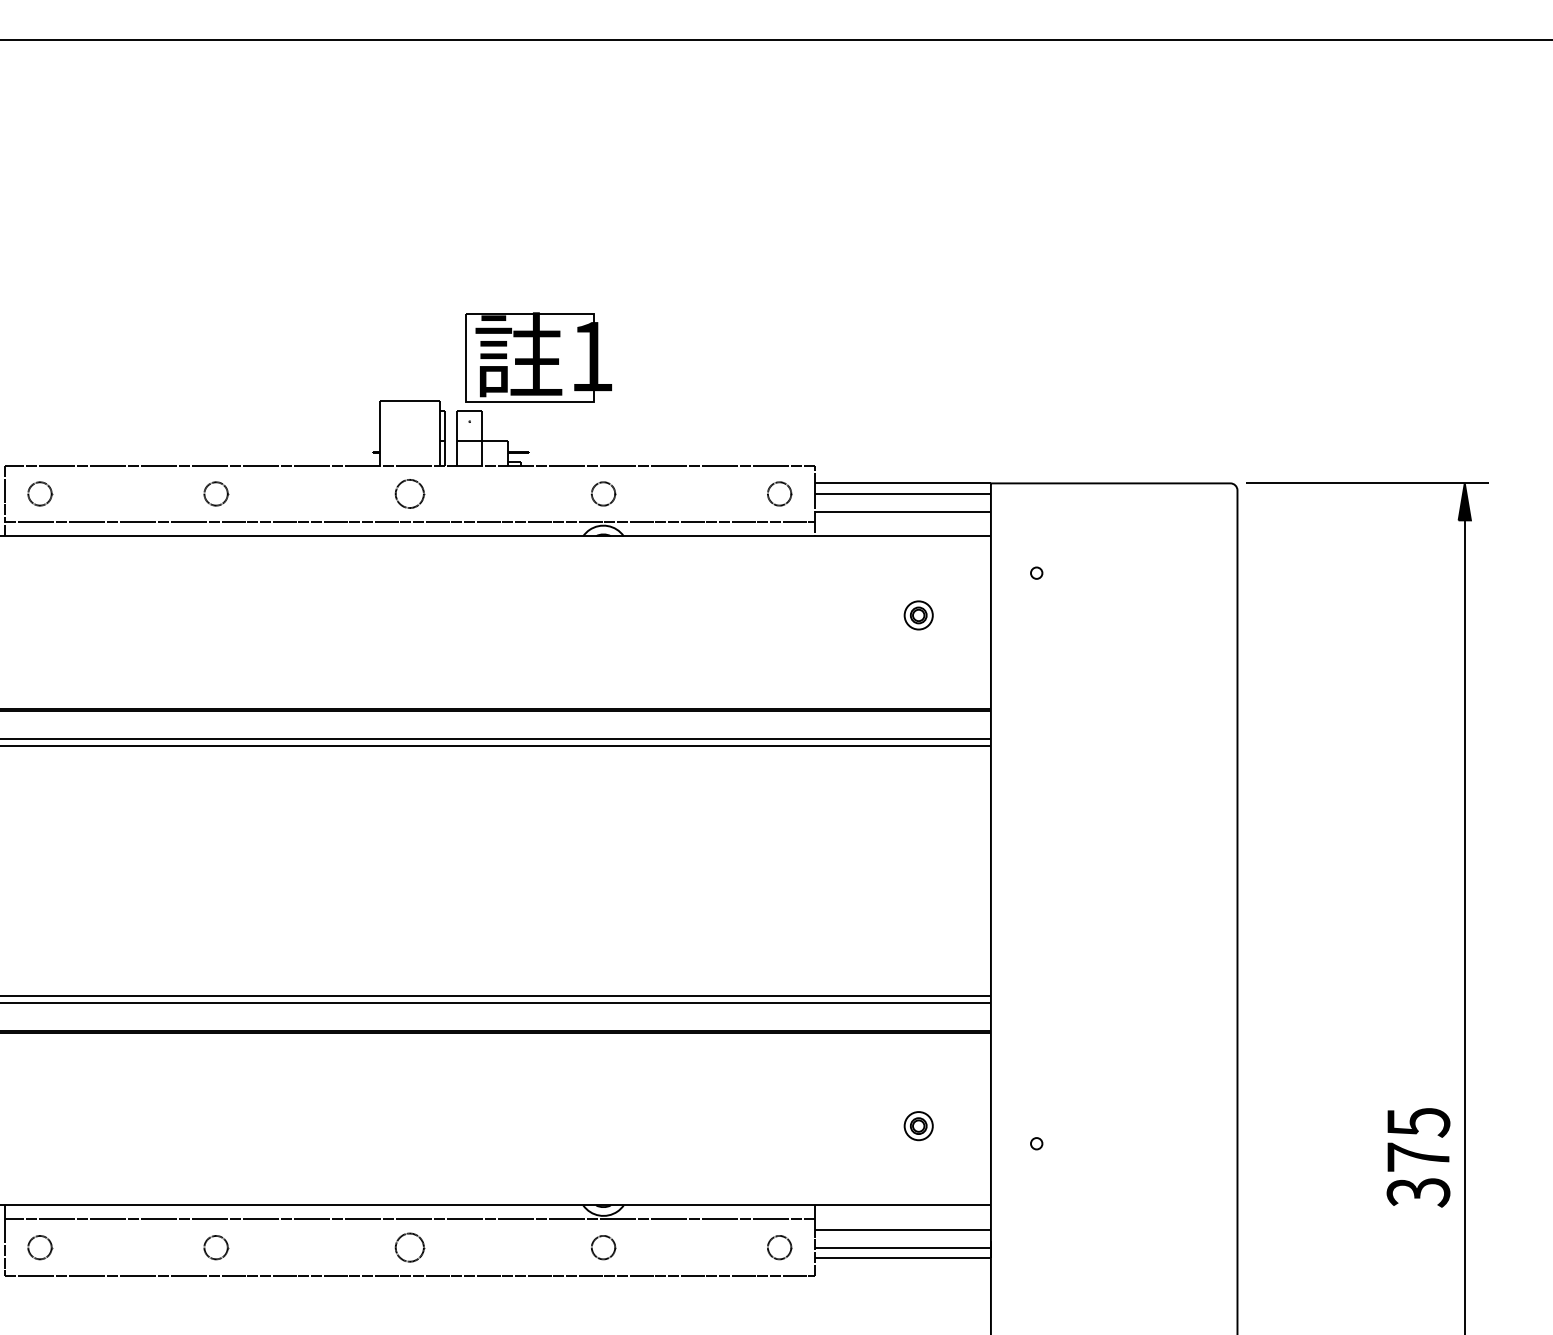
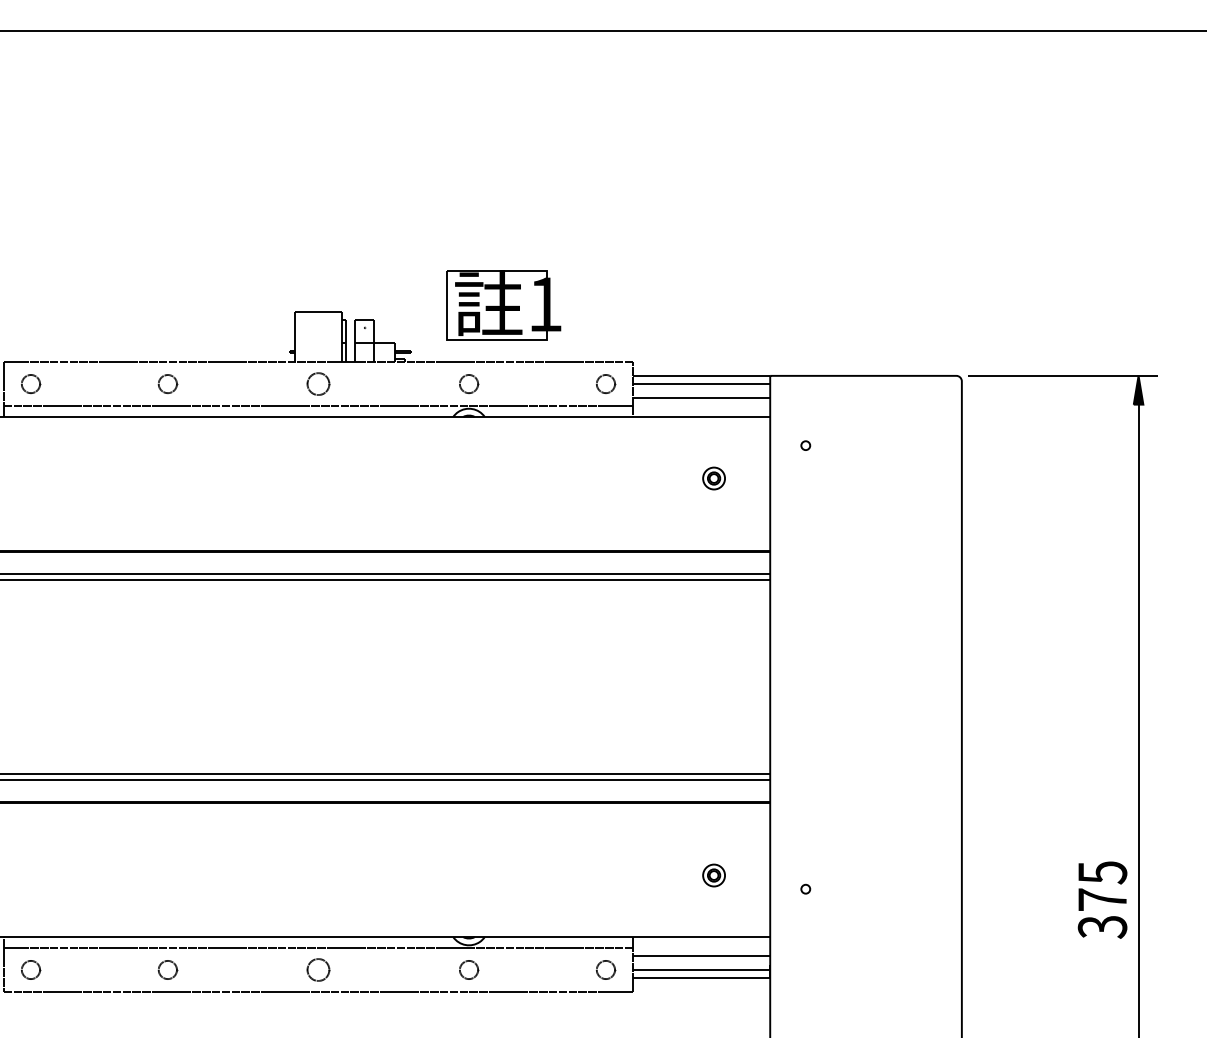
part: (538, 357) -> (503, 305), moved

